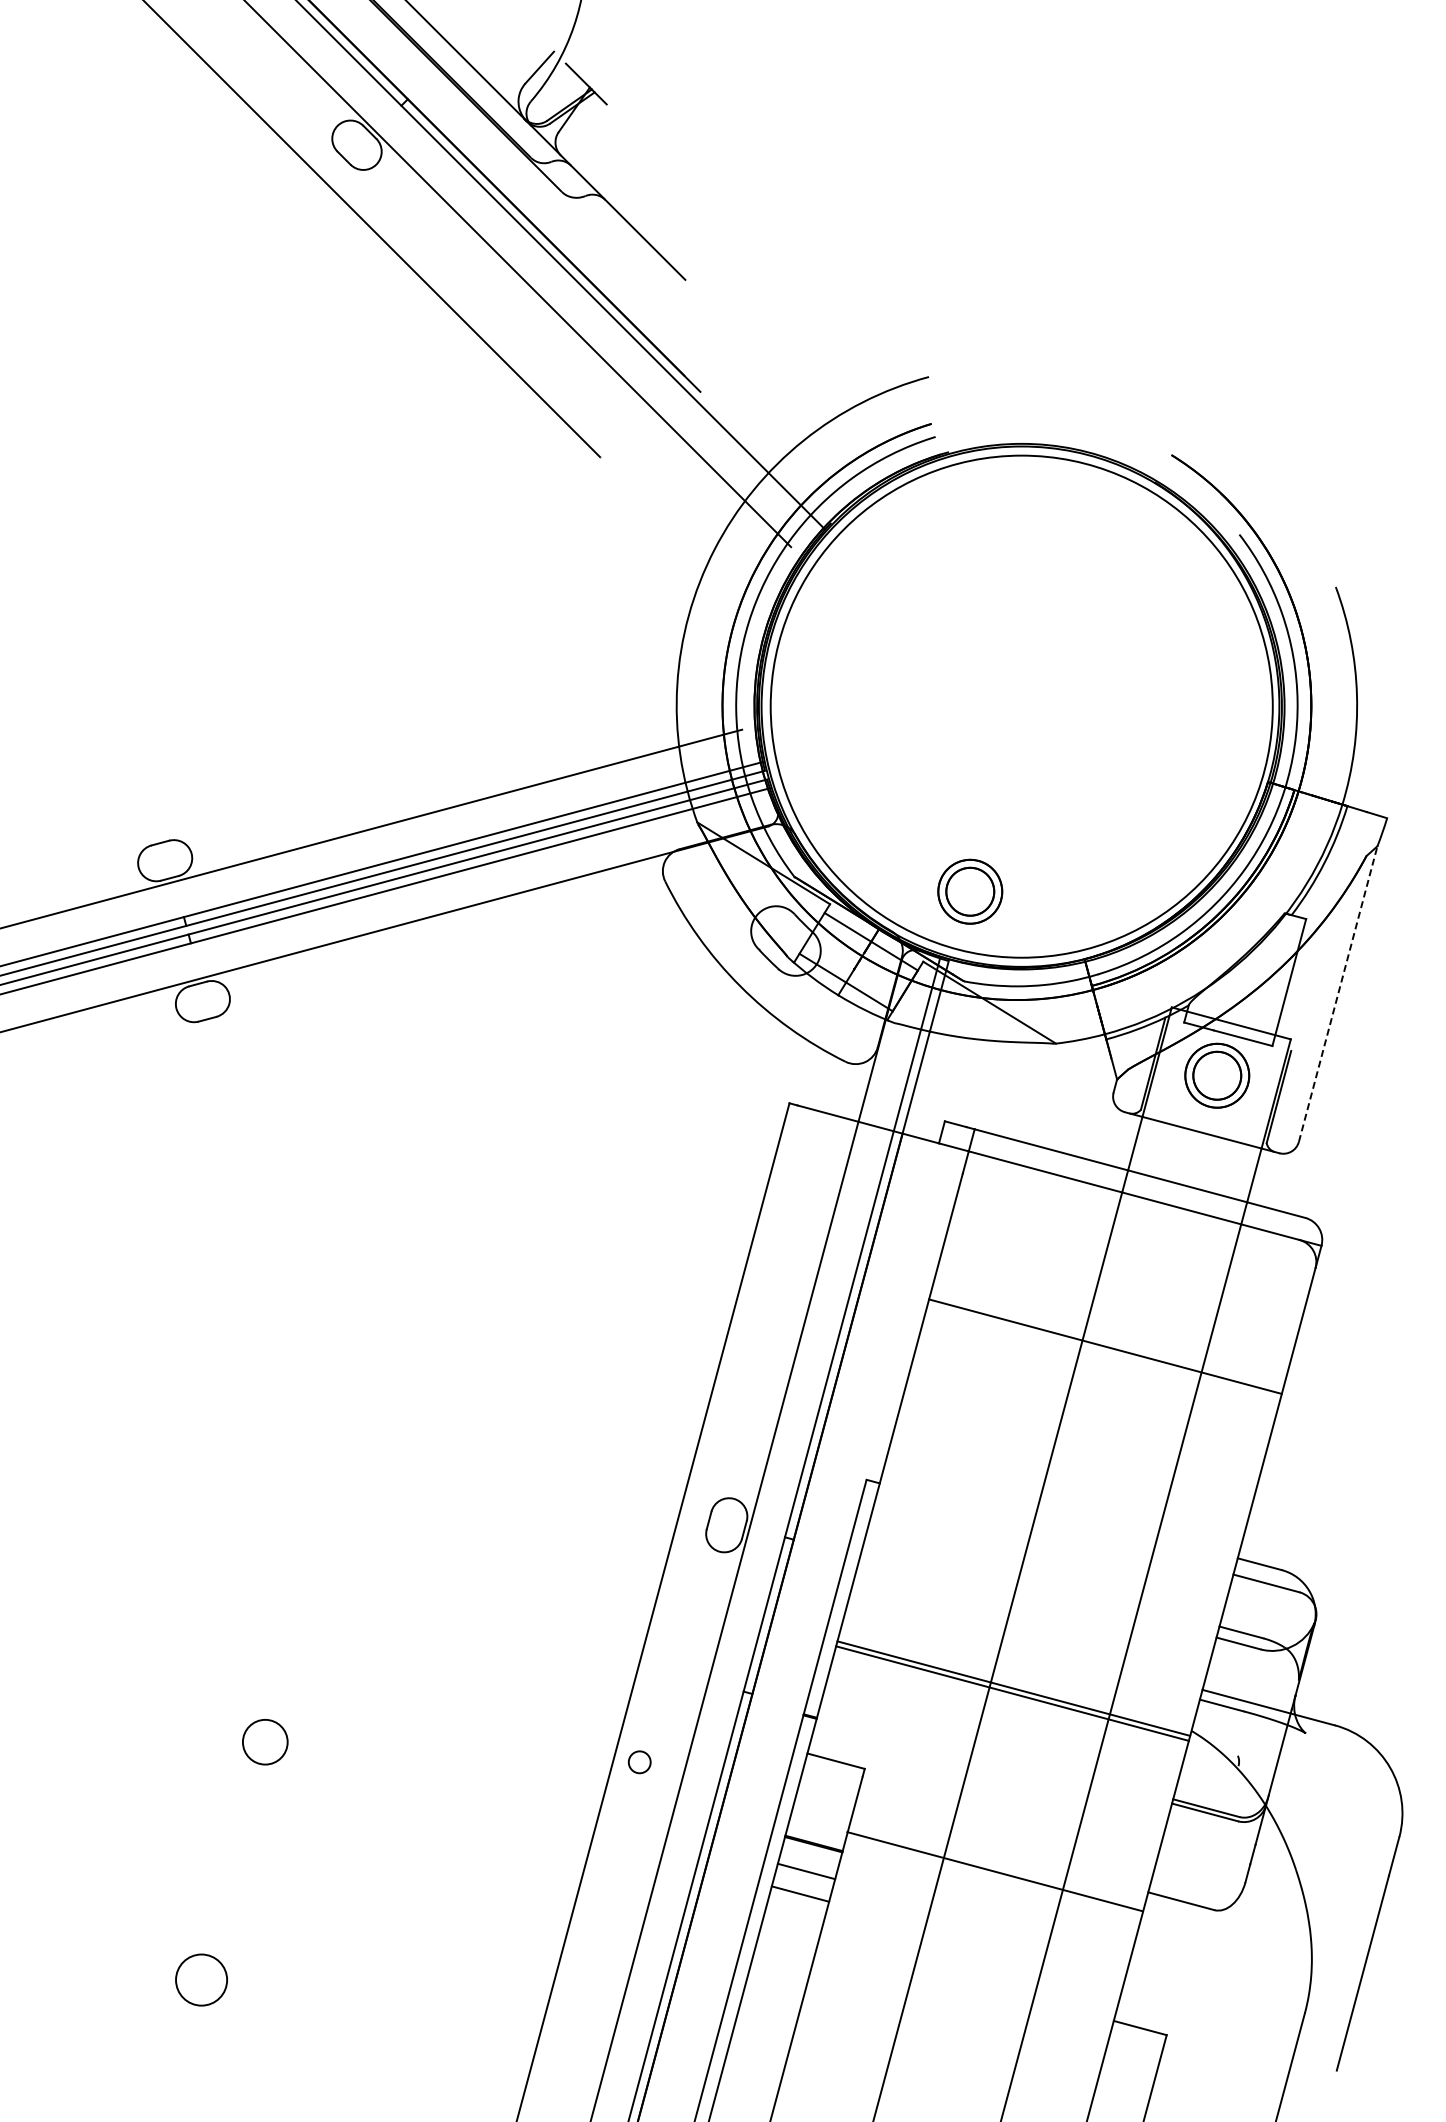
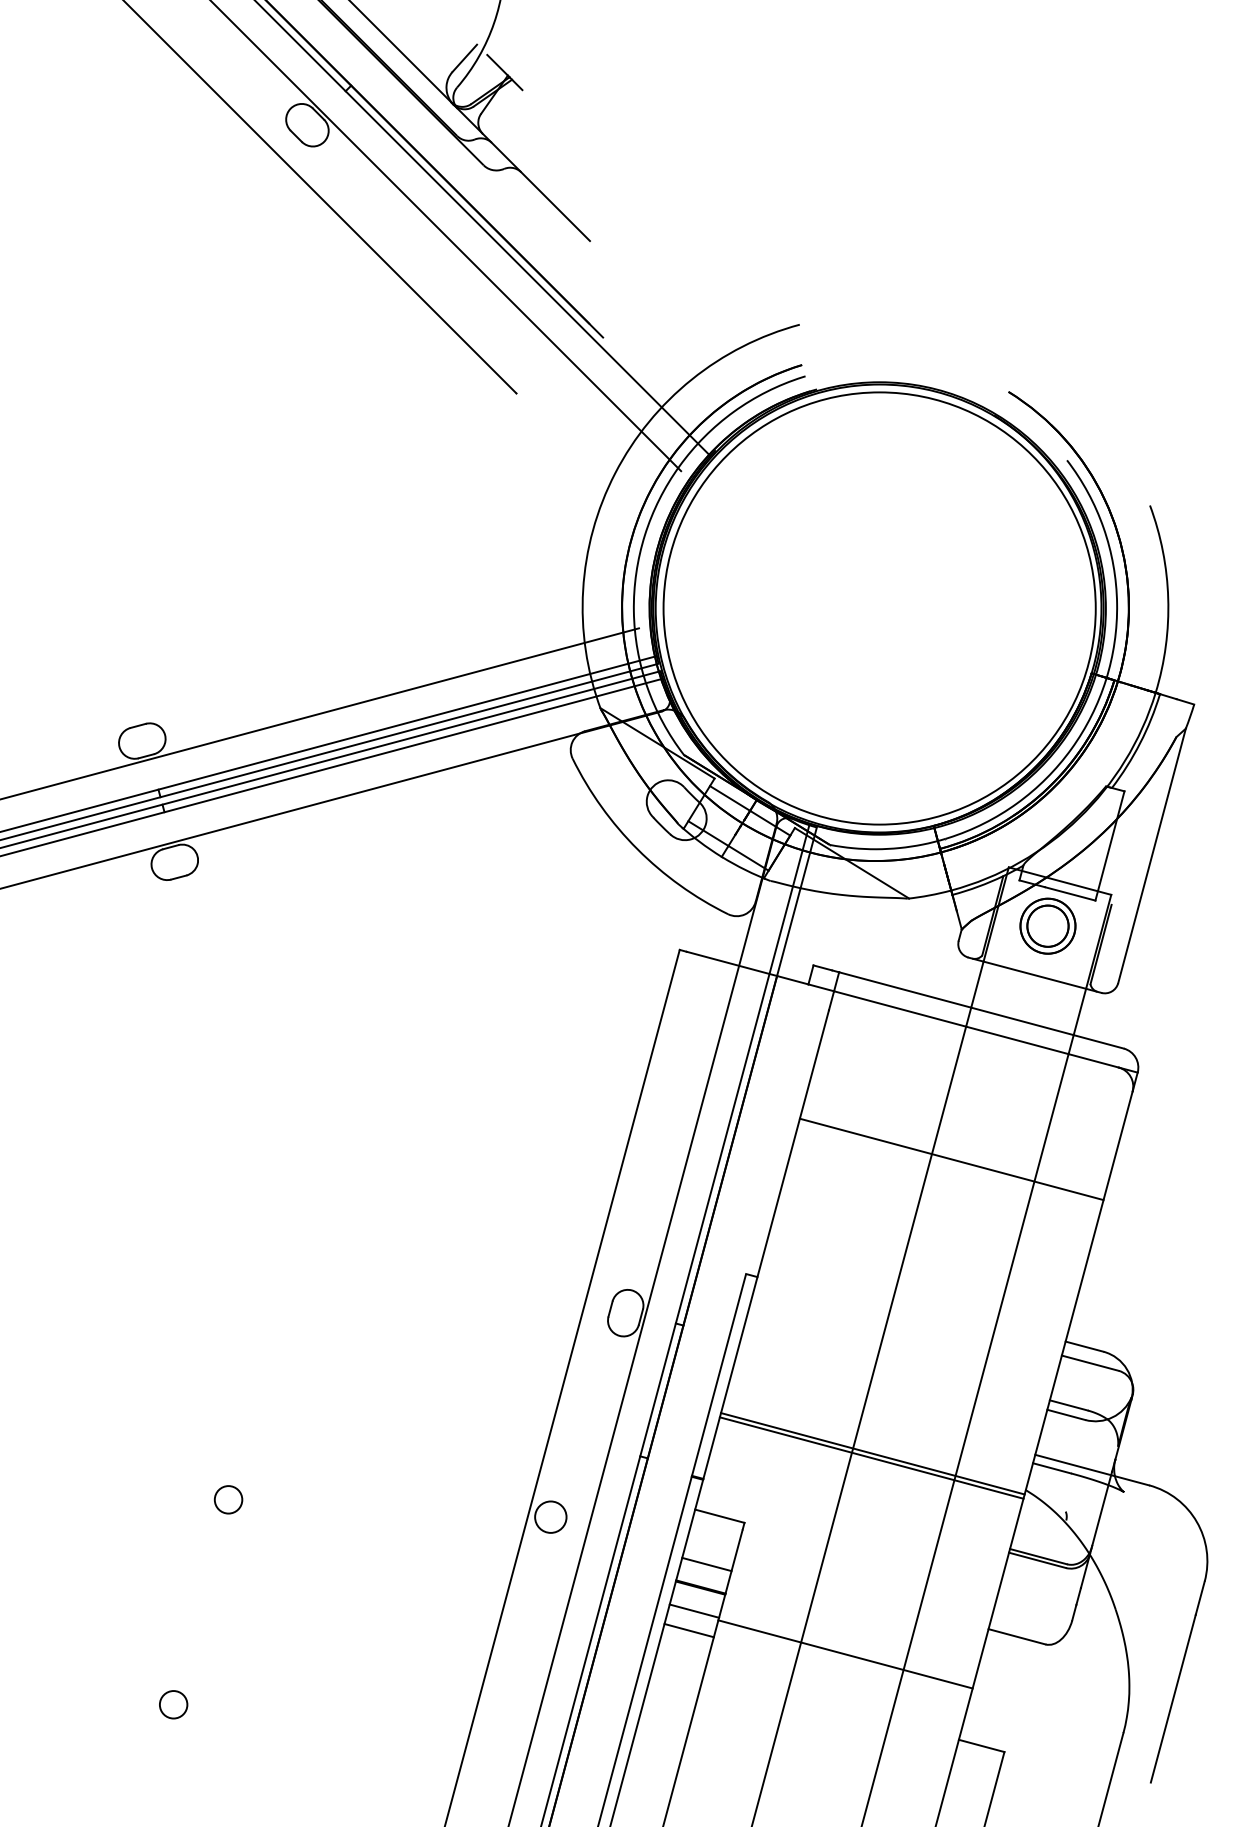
part: (970, 891) -> (835, 767), removed
line: (1338, 994) -> (1152, 856), dashed -> solid
circle: (265, 1741) -> (228, 1499), size x0.71
circle: (639, 1762) -> (550, 1517), size x1.67
line: (820, 1816) -> (706, 1563), added
line: (994, 1871) -> (845, 1654), moved
circle: (201, 1980) -> (173, 1705), size x0.62

